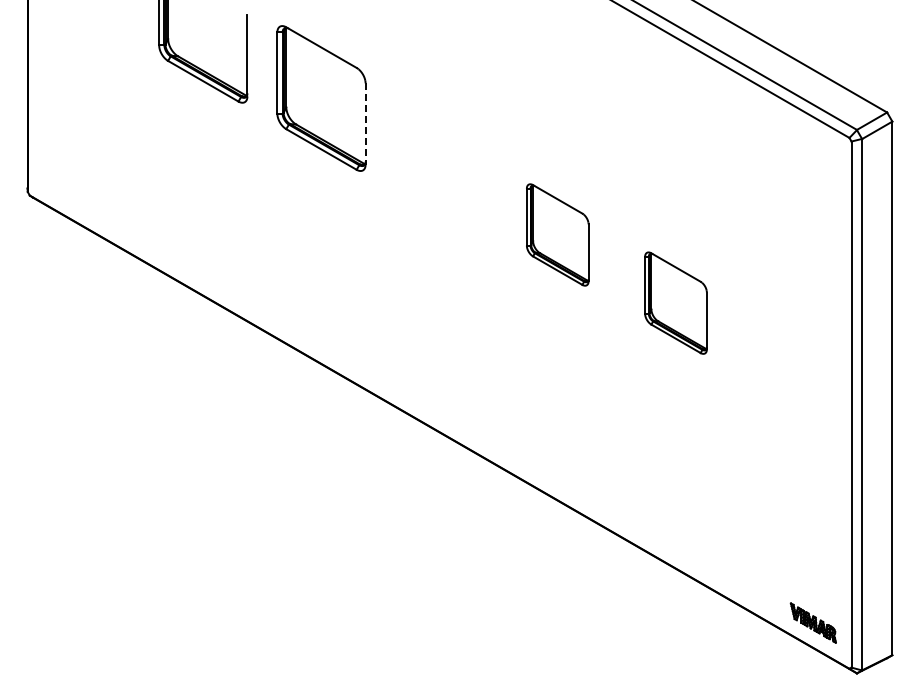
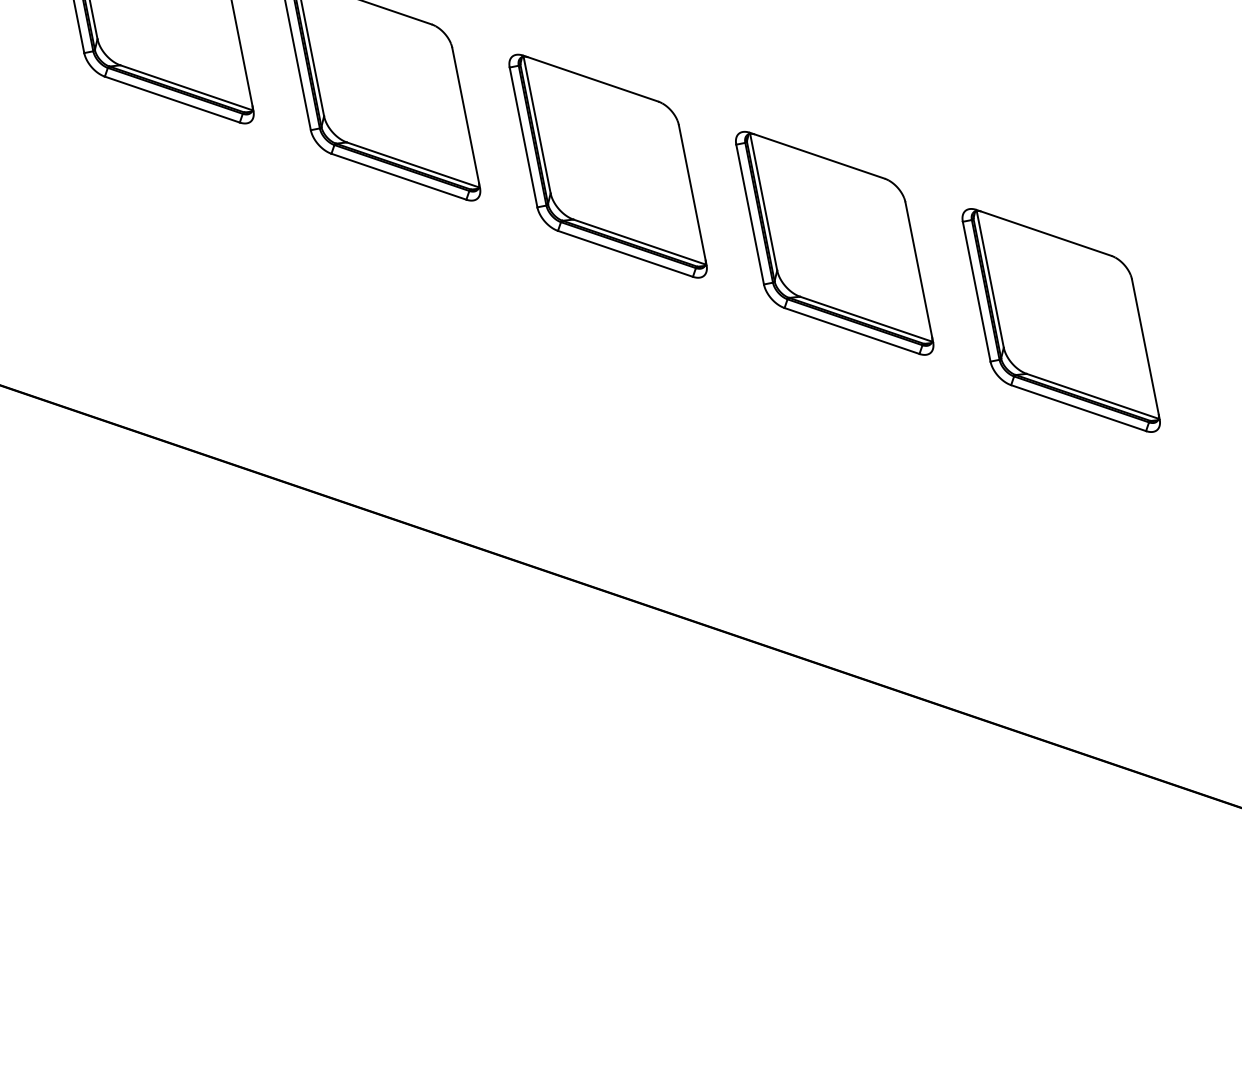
line: (365, 124) -> (466, 118), dashed -> solid
part: (439, 166) -> (607, 165), added
part: (557, 234) -> (833, 242), size x1.43
part: (675, 302) -> (1060, 319), size x1.43

